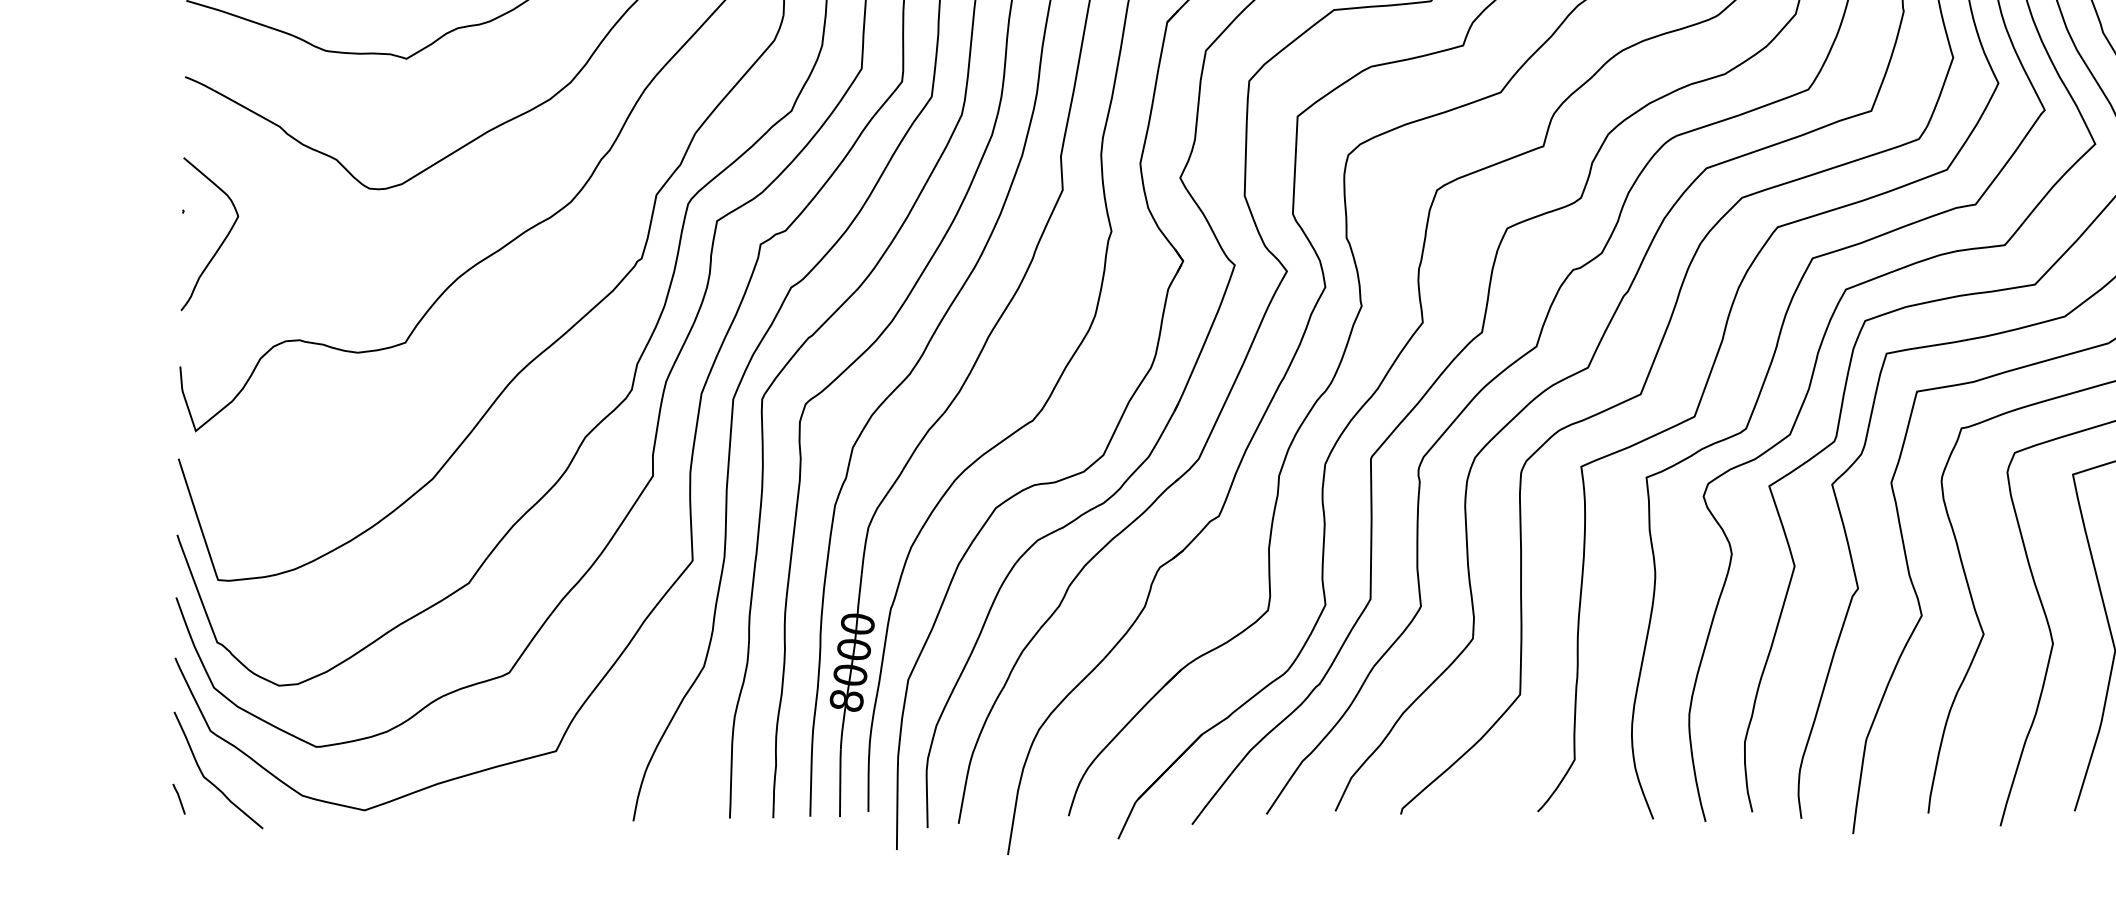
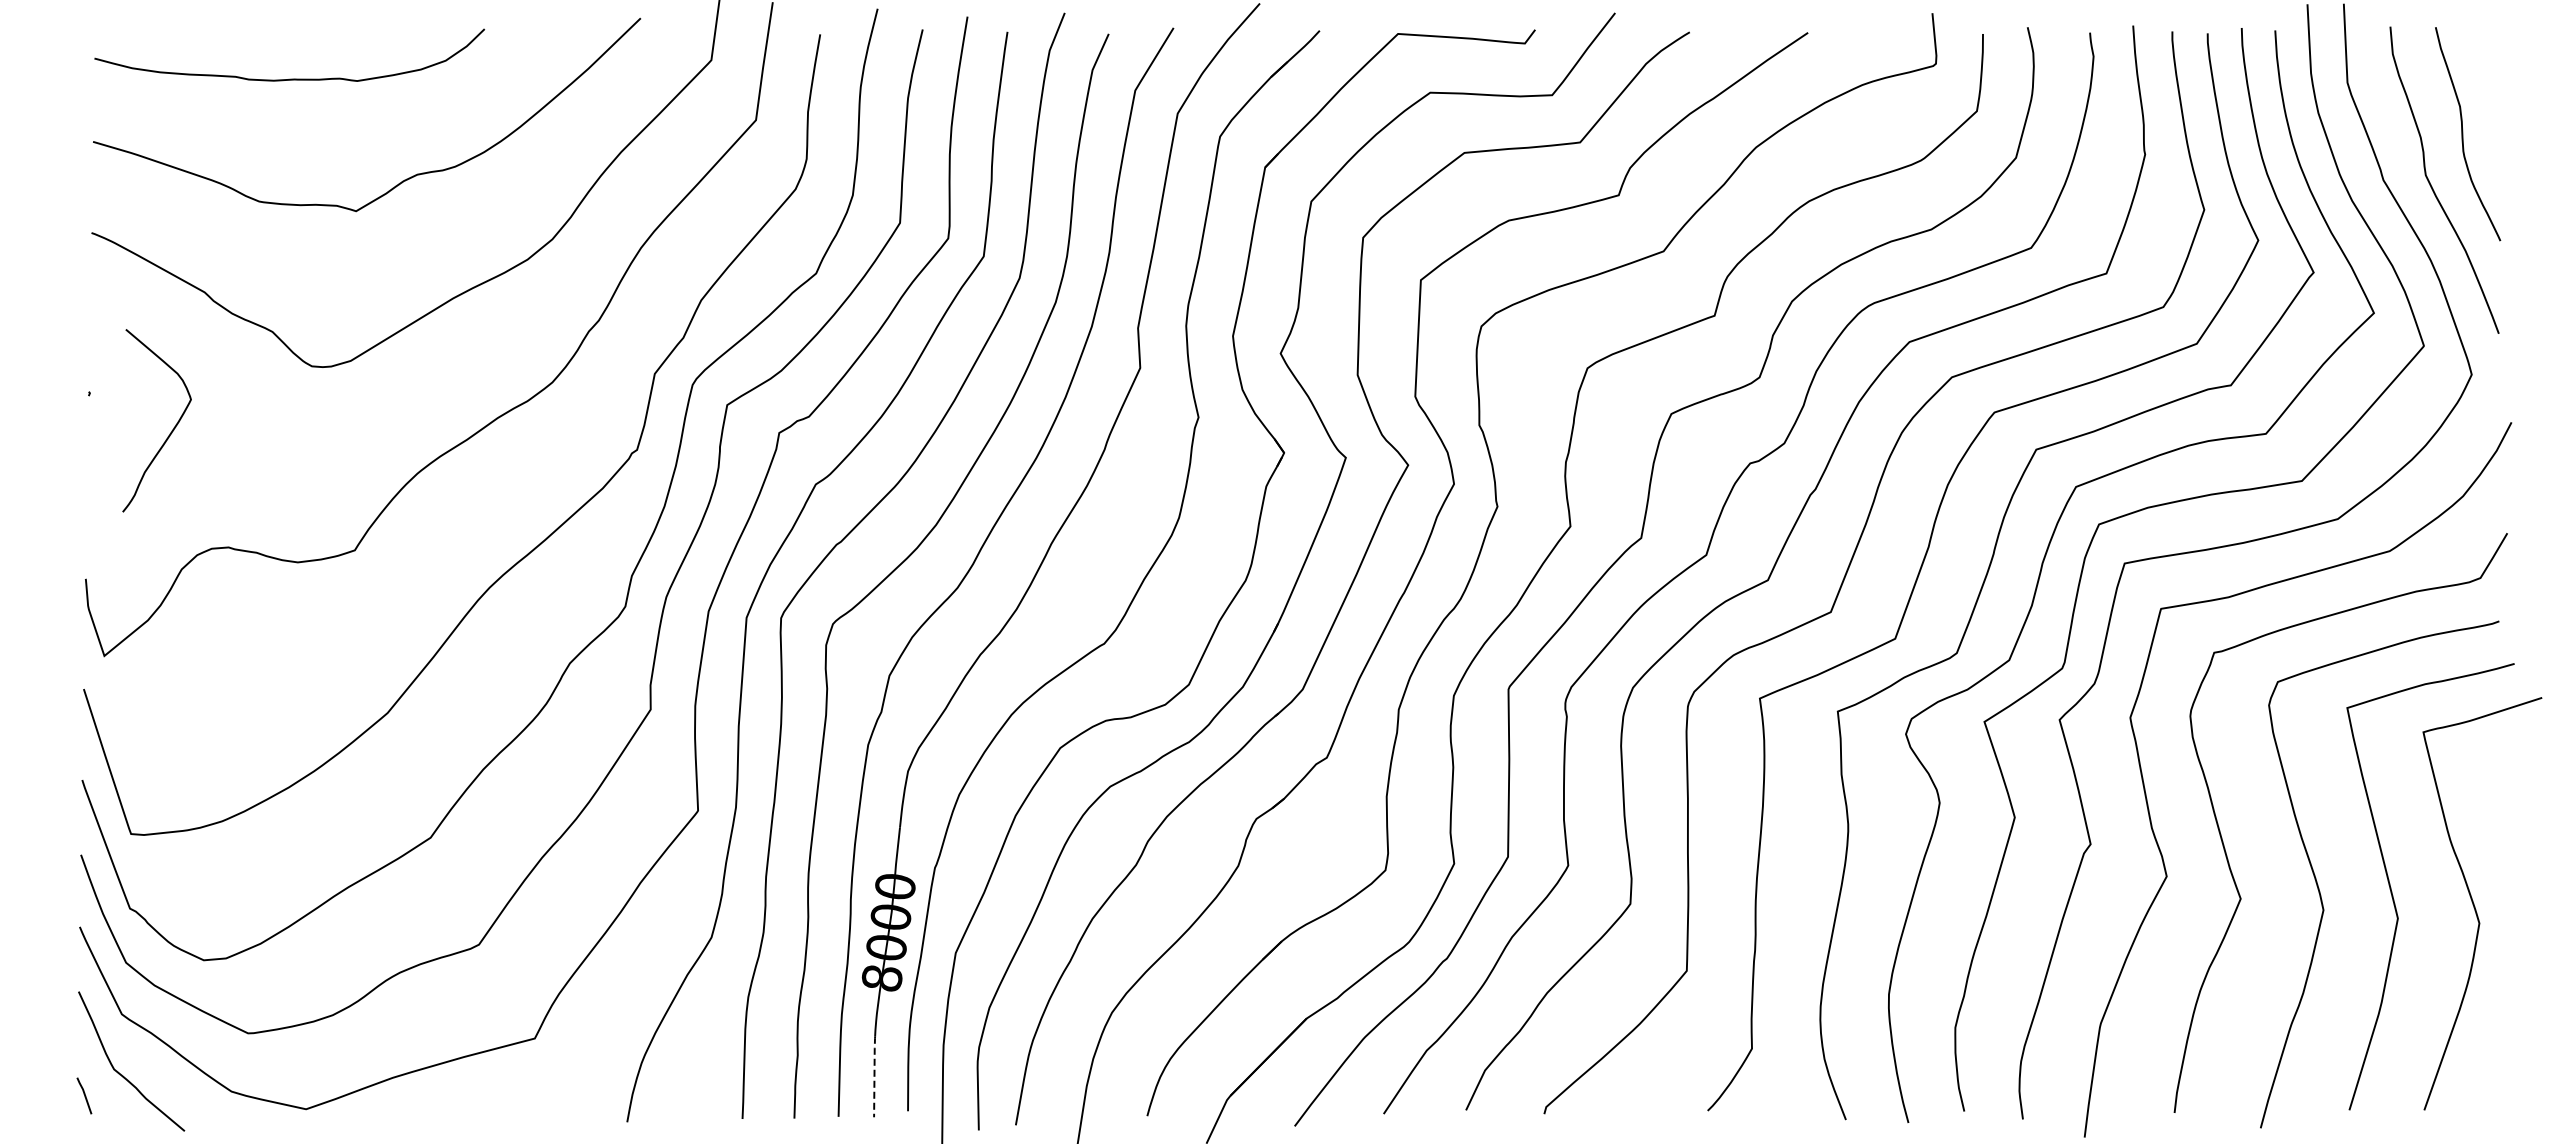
curve: (221, 242) -> (171, 430), moved
line: (840, 782) -> (874, 1075), solid -> dashed

